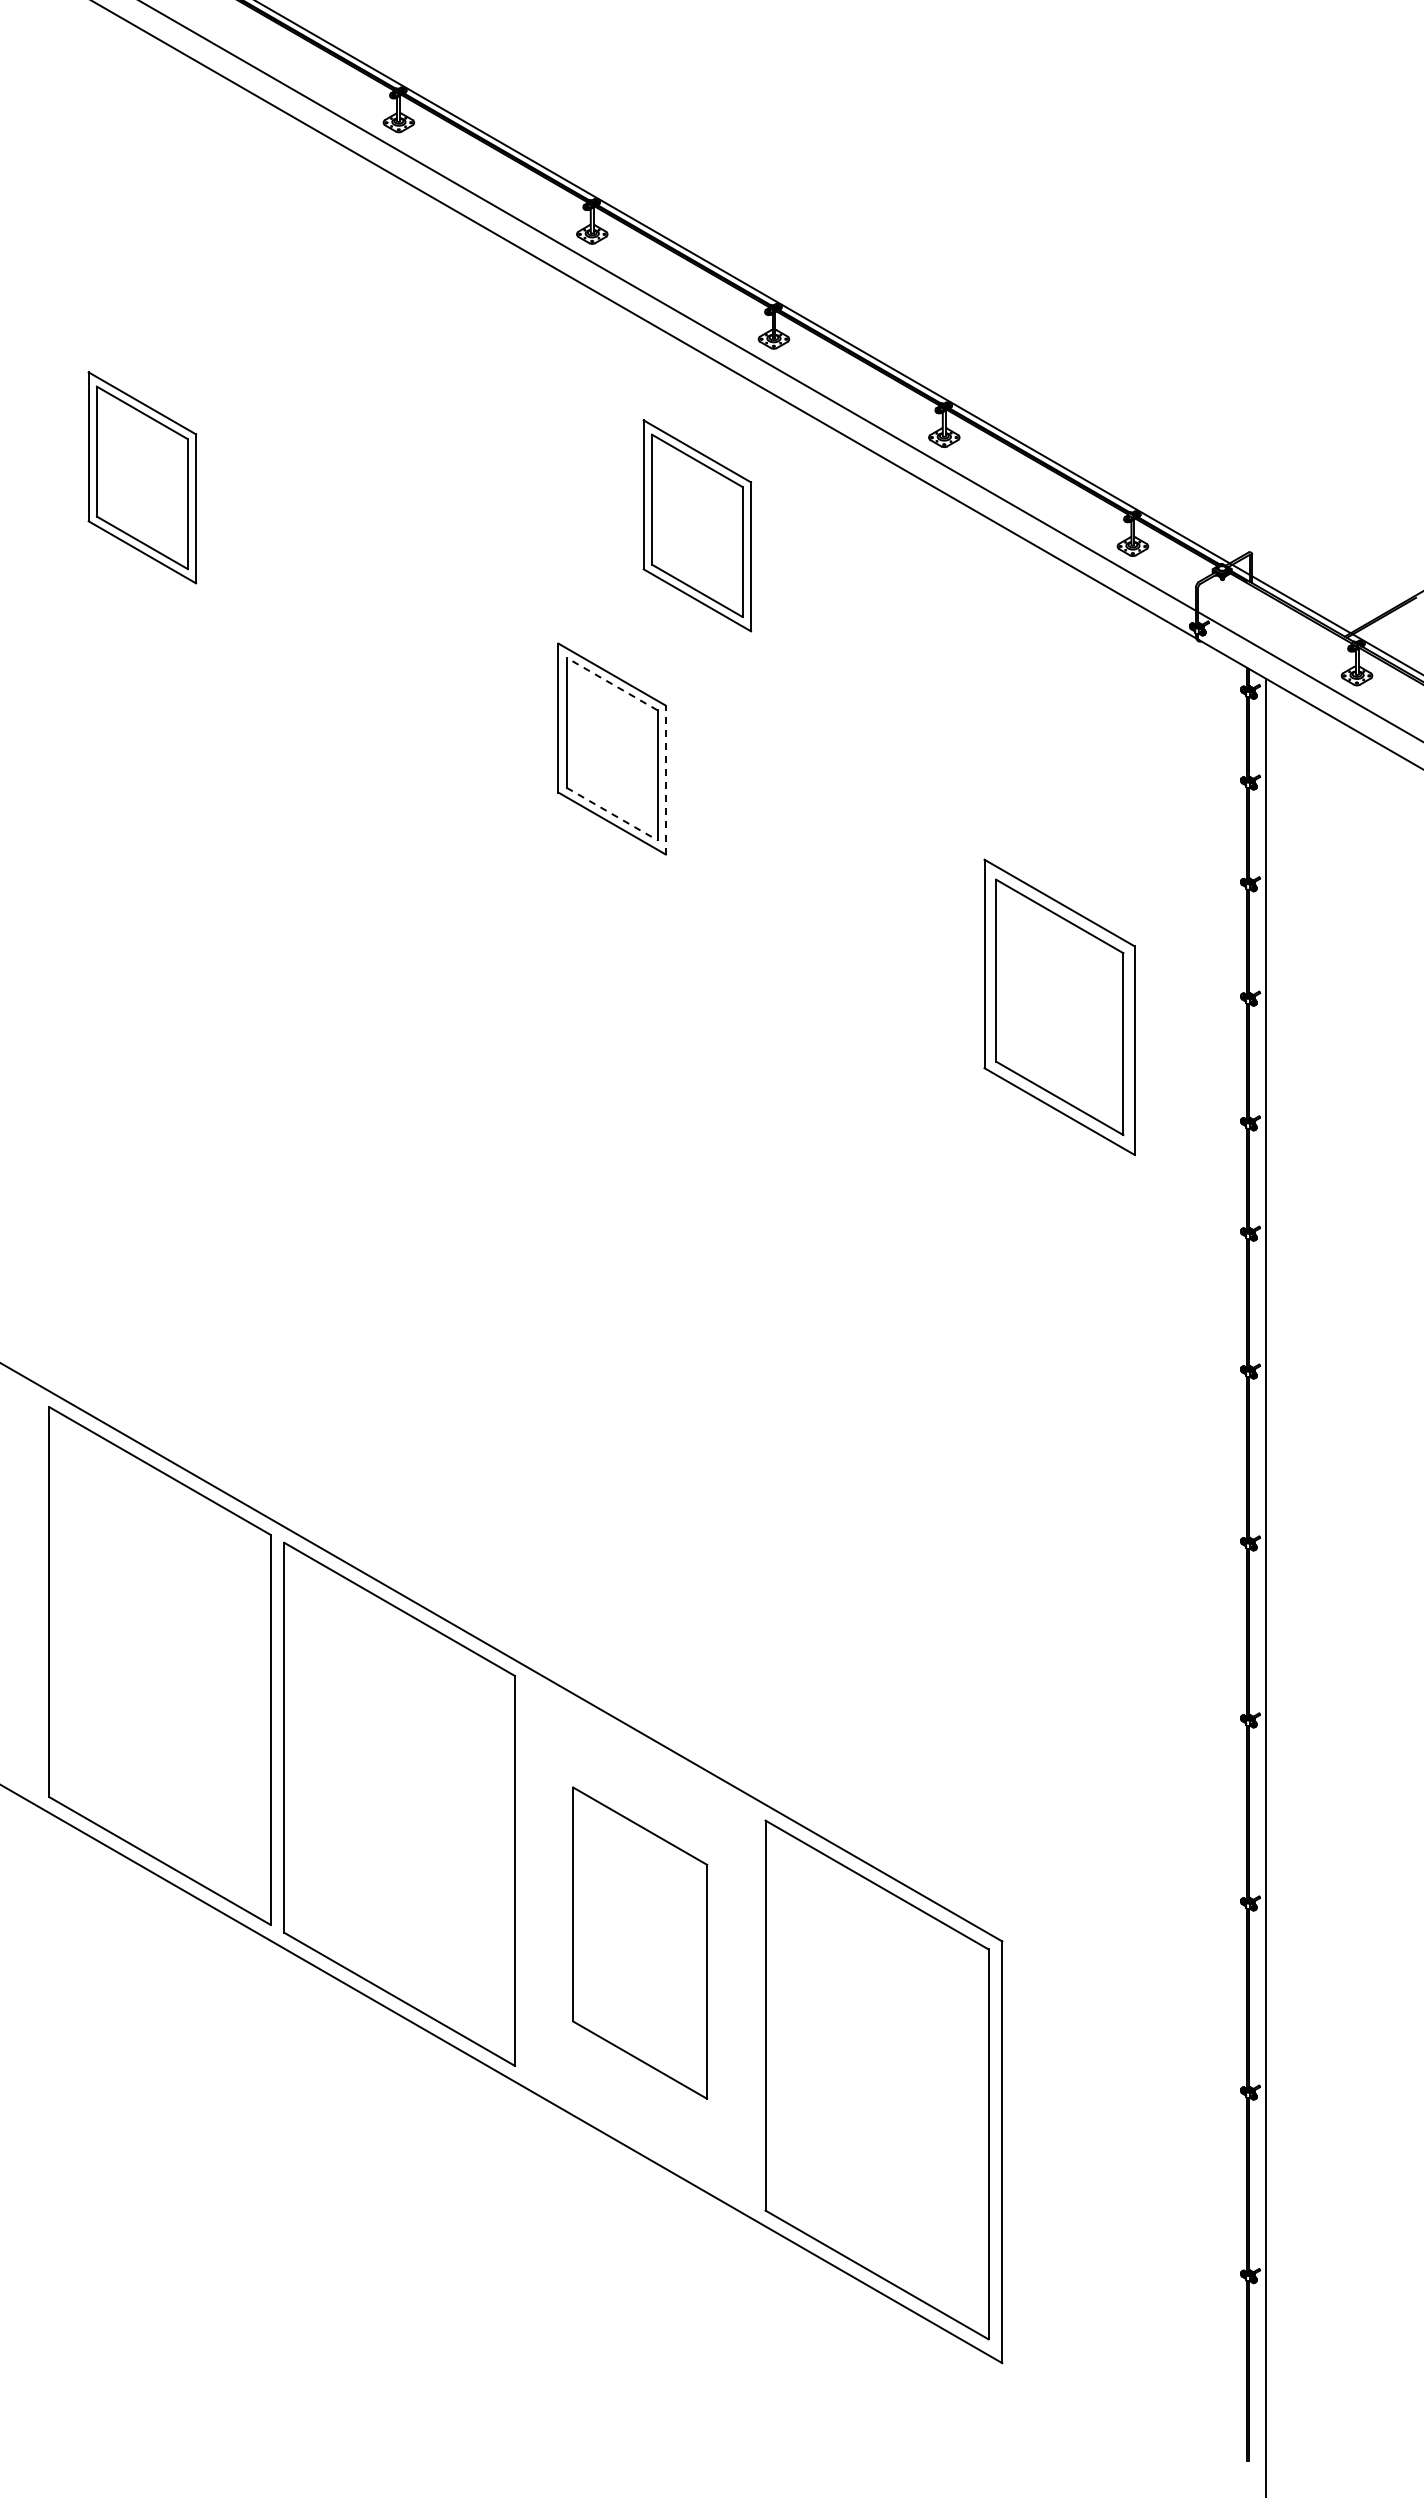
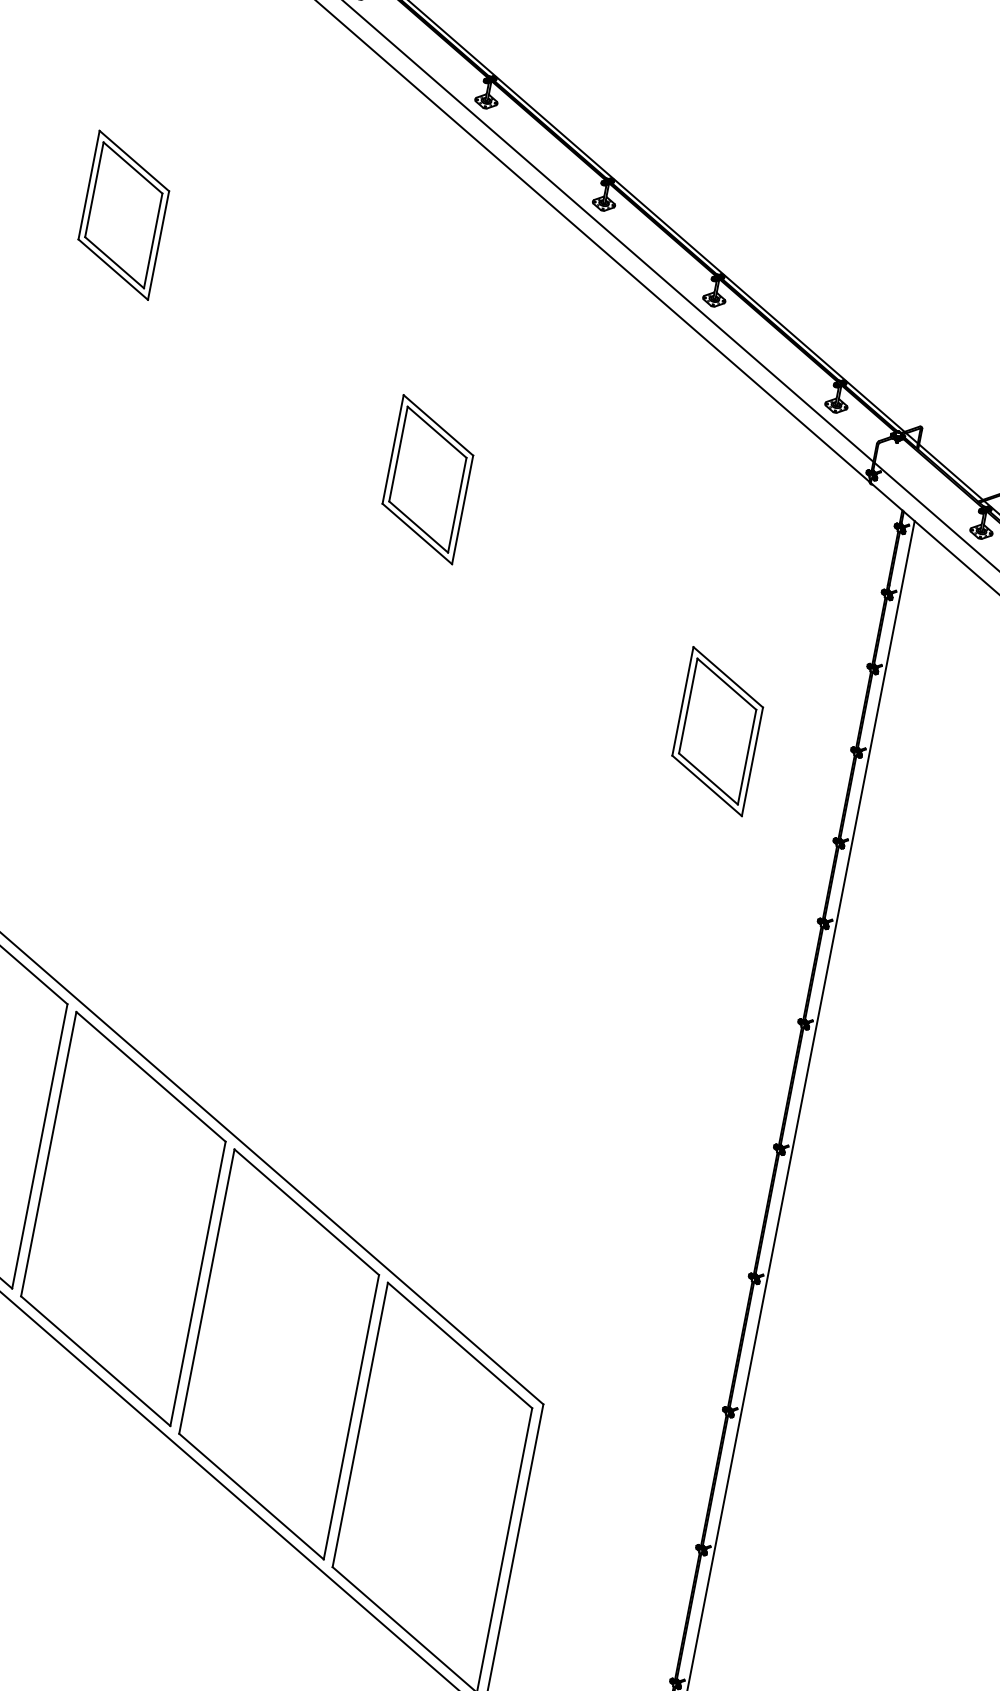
part: (697, 525) -> (521, 328), removed
line: (611, 683) -> (436, 431), dashed -> solid
line: (665, 779) -> (462, 509), dashed -> solid
line: (612, 814) -> (418, 527), dashed -> solid
part: (1059, 1007) -> (717, 731), size x0.71
part: (639, 1942) -> (278, 1353), size x1.67

